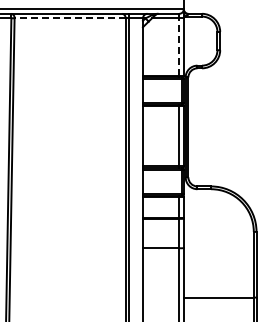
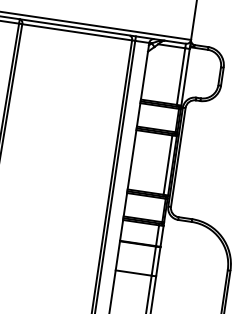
line: (69, 18) -> (76, 32), dashed -> solid
line: (179, 46) -> (181, 76), dashed -> solid

